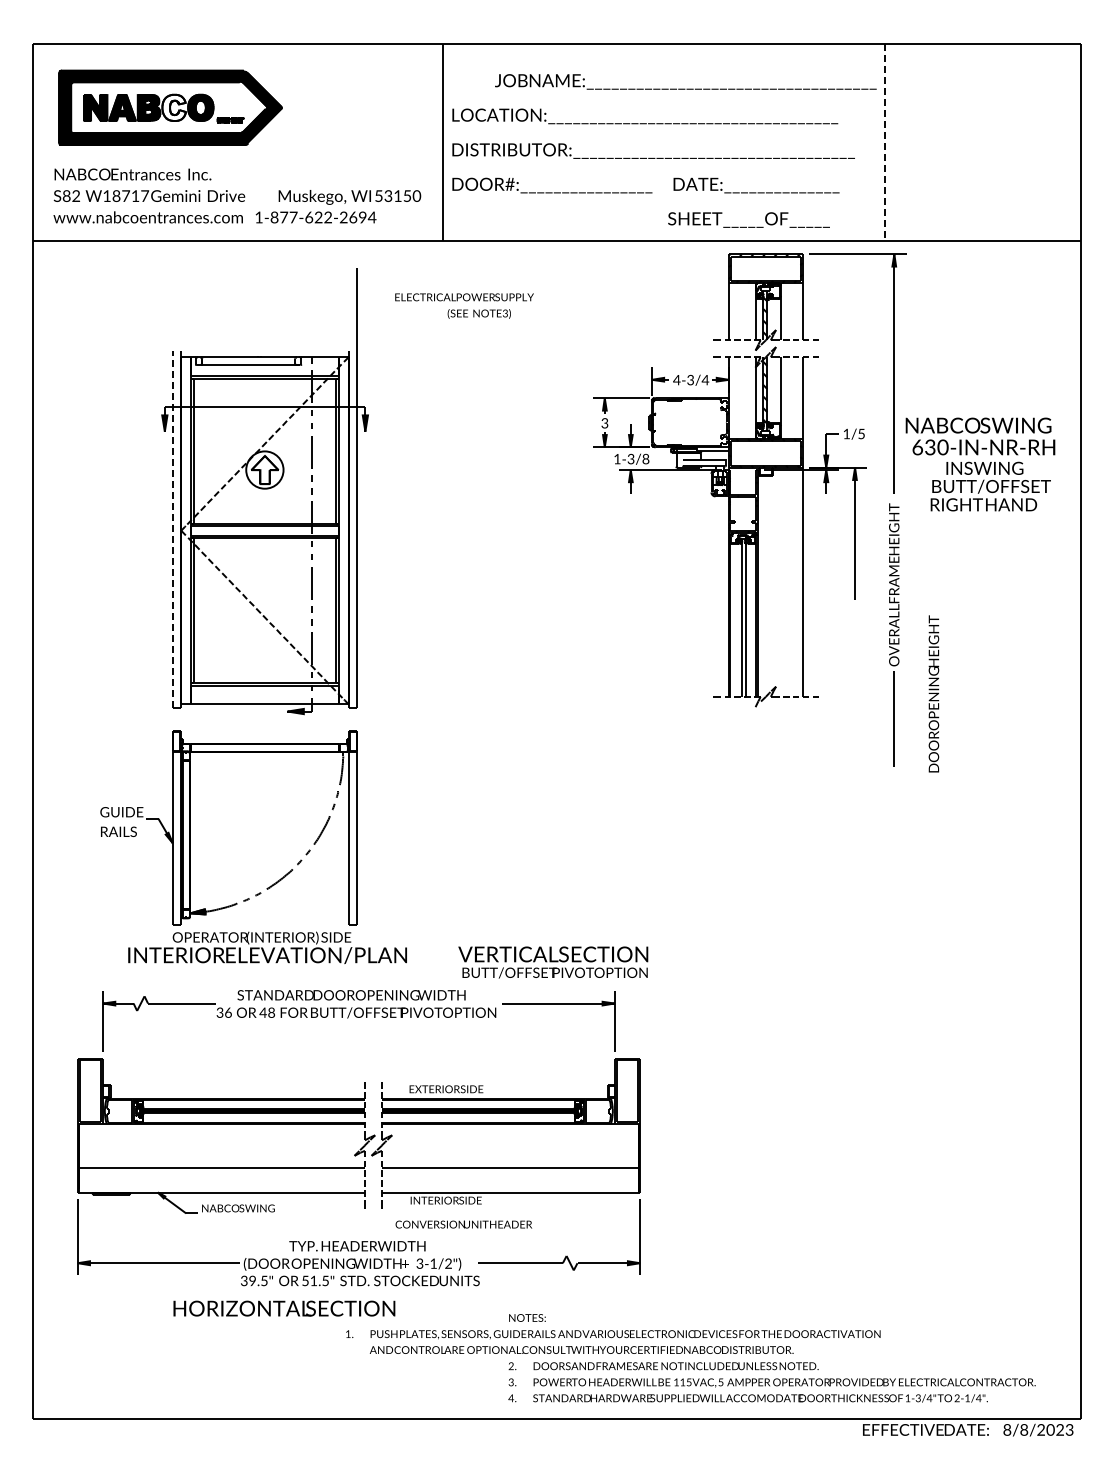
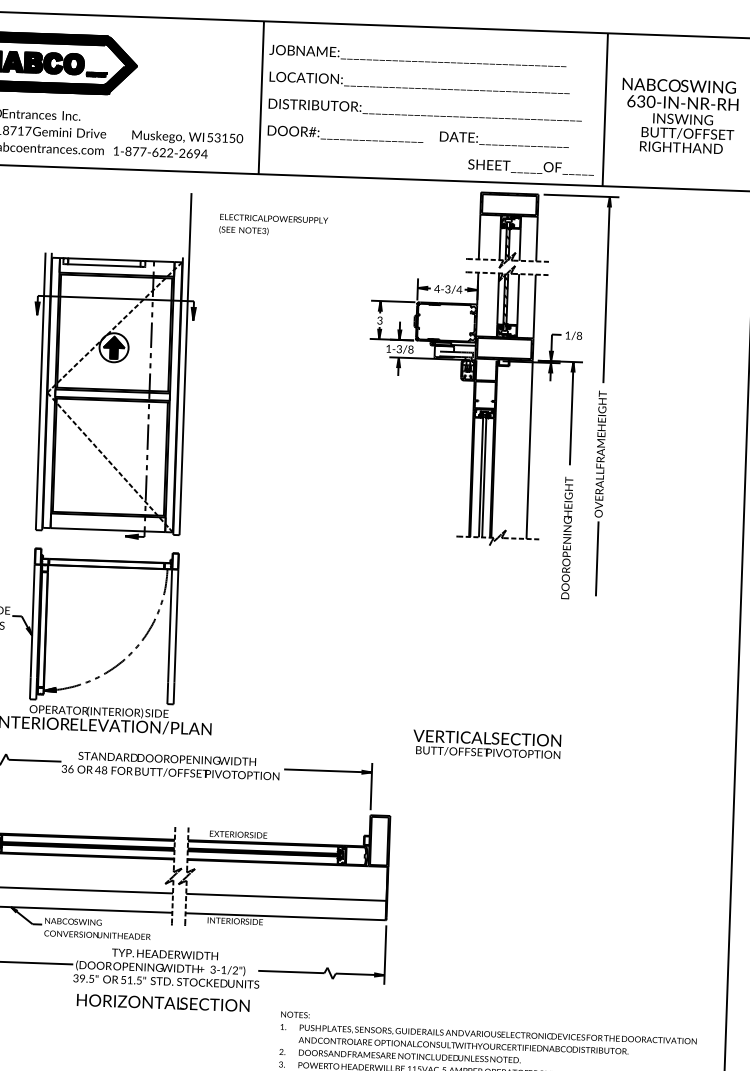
text: (685, 81) -> (417, 55), moved
fill: (174, 107) -> (53, 63), added
line: (884, 143) -> (605, 110), dashed -> solid
text: (748, 219) -> (530, 167), moved
text: (478, 313) -> (243, 230), moved
text: (861, 433) -> (579, 335), 1/5 -> 1/8
text: (980, 464) -> (679, 116), moved
fill: (264, 470) -> (113, 348), added
line: (172, 528) -> (40, 390), dashed -> solid
text: (933, 693) -> (566, 537), moved
text: (553, 962) -> (487, 744), moved
text: (463, 1224) -> (97, 935), moved
text: (284, 1308) -> (163, 1002), moved
text: (613, 1341) -> (488, 1039), moved

